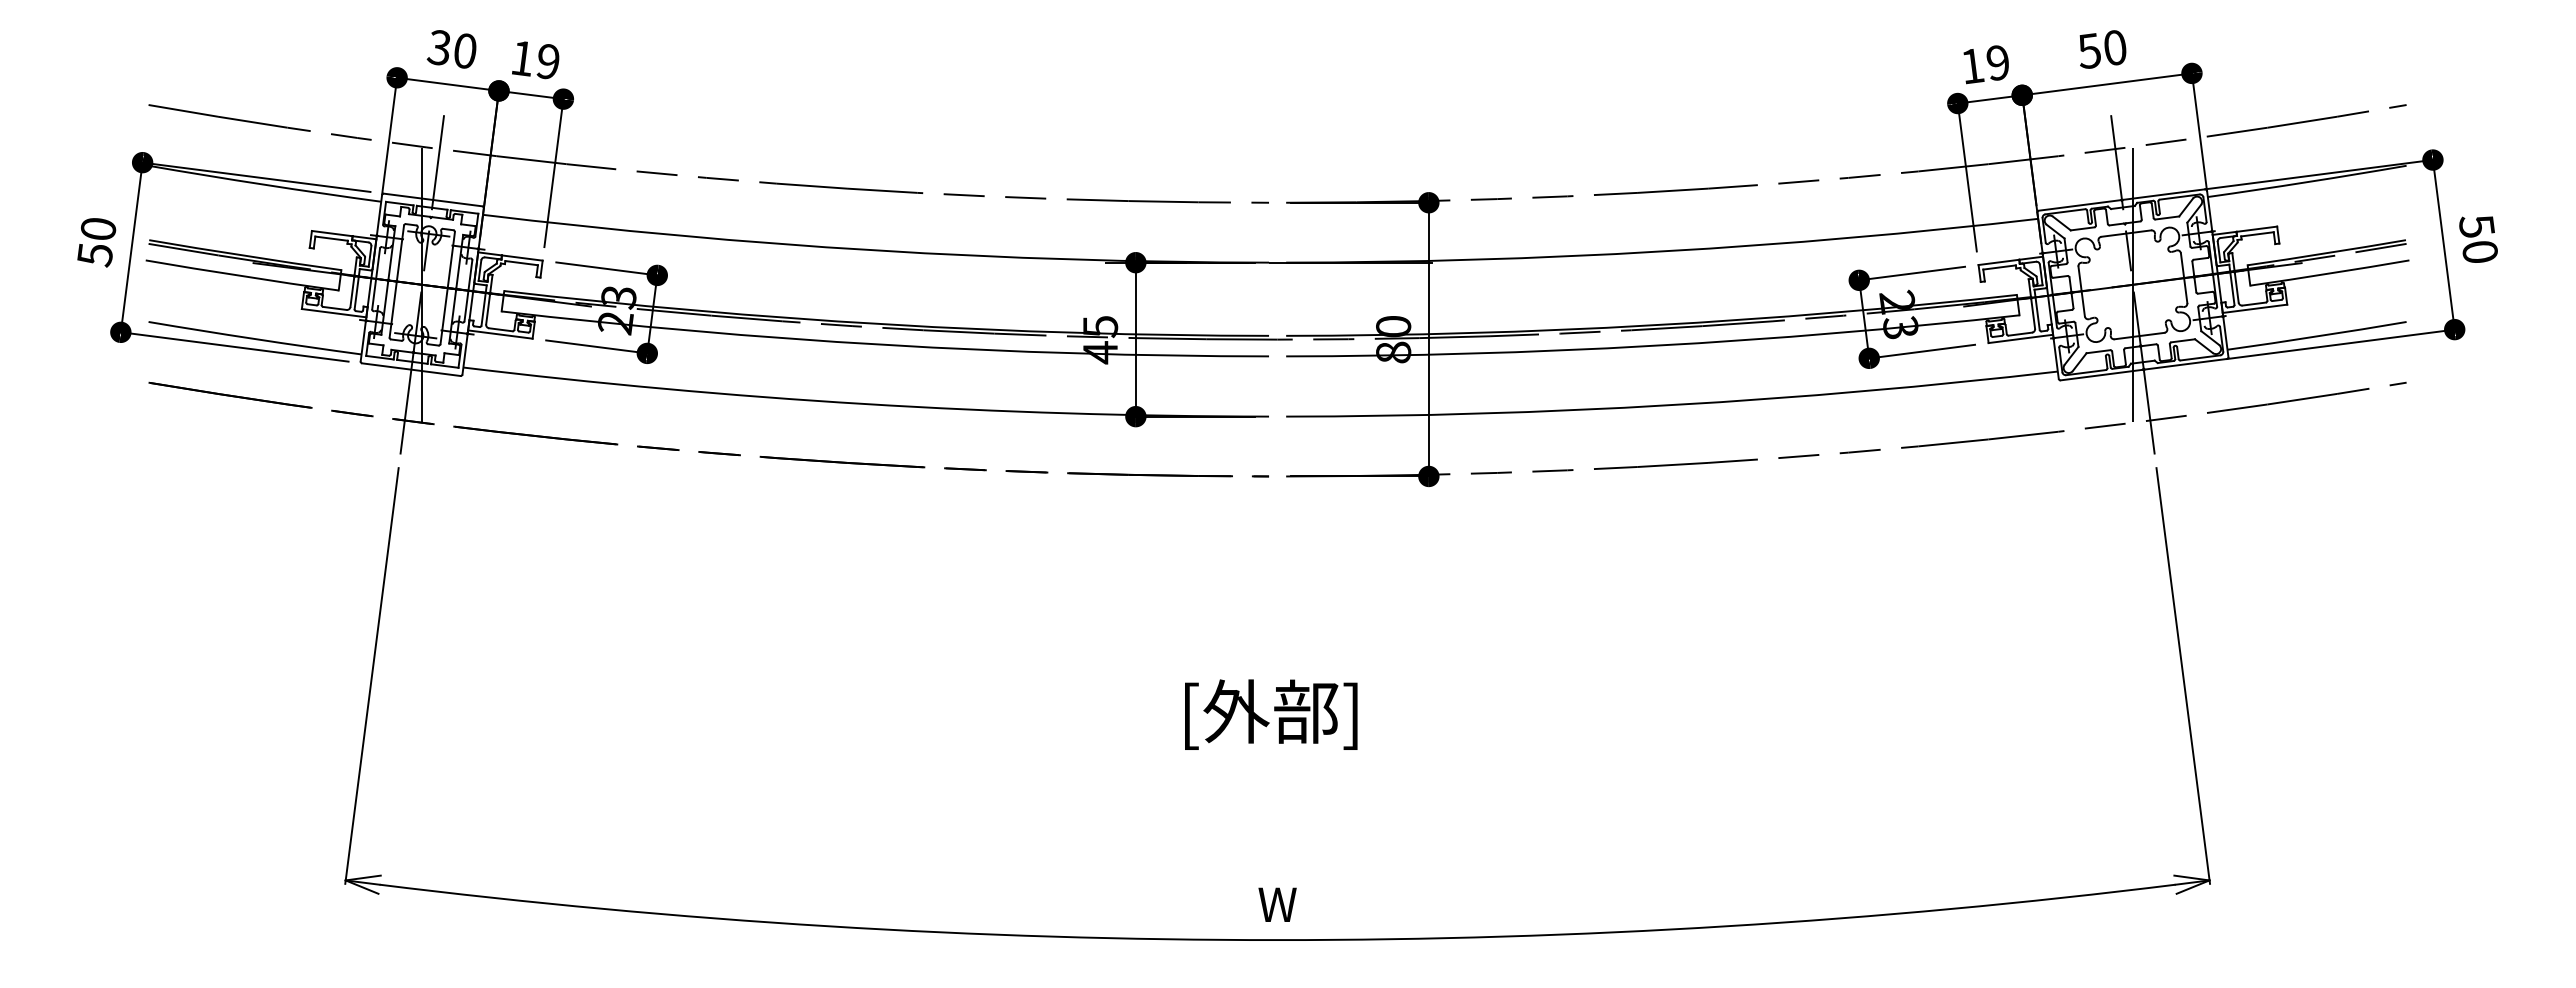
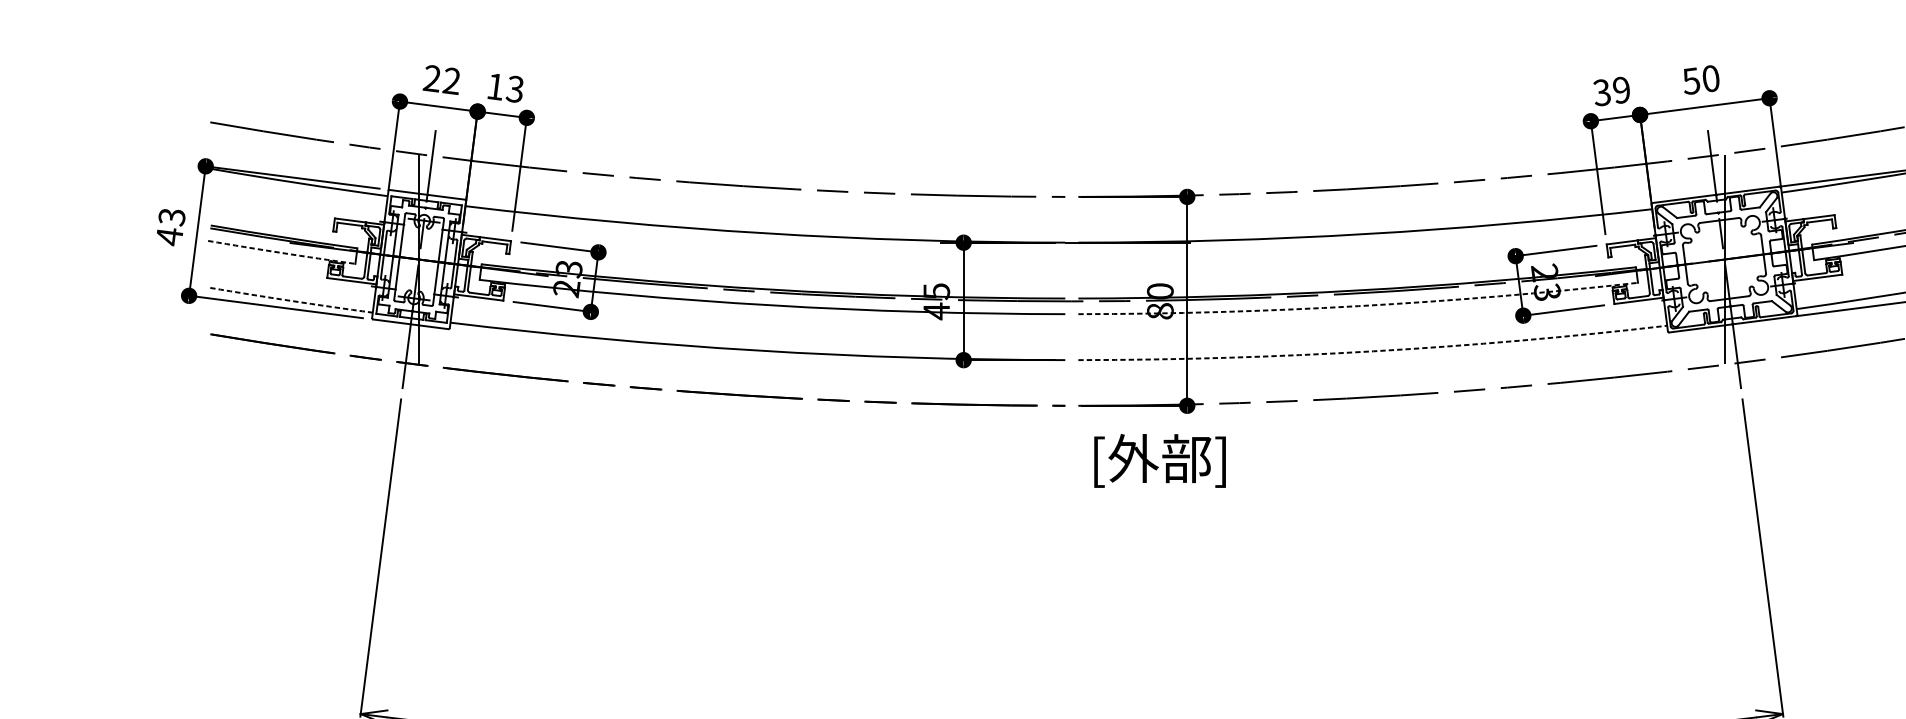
text: (451, 49) -> (441, 79), 30 -> 22
text: (547, 61) -> (514, 89), 19 -> 13
text: (1972, 66) -> (1602, 92), 19 -> 39
text: (96, 242) -> (170, 227), 50 -> 43
arc: (242, 276) -> (281, 253), solid -> dashed
arc: (254, 339) -> (291, 301), solid -> dashed
arc: (1653, 345) -> (1358, 305), solid -> dashed
arc: (1672, 405) -> (1373, 351), solid -> dashed
text: (1271, 714) -> (1160, 460), moved

